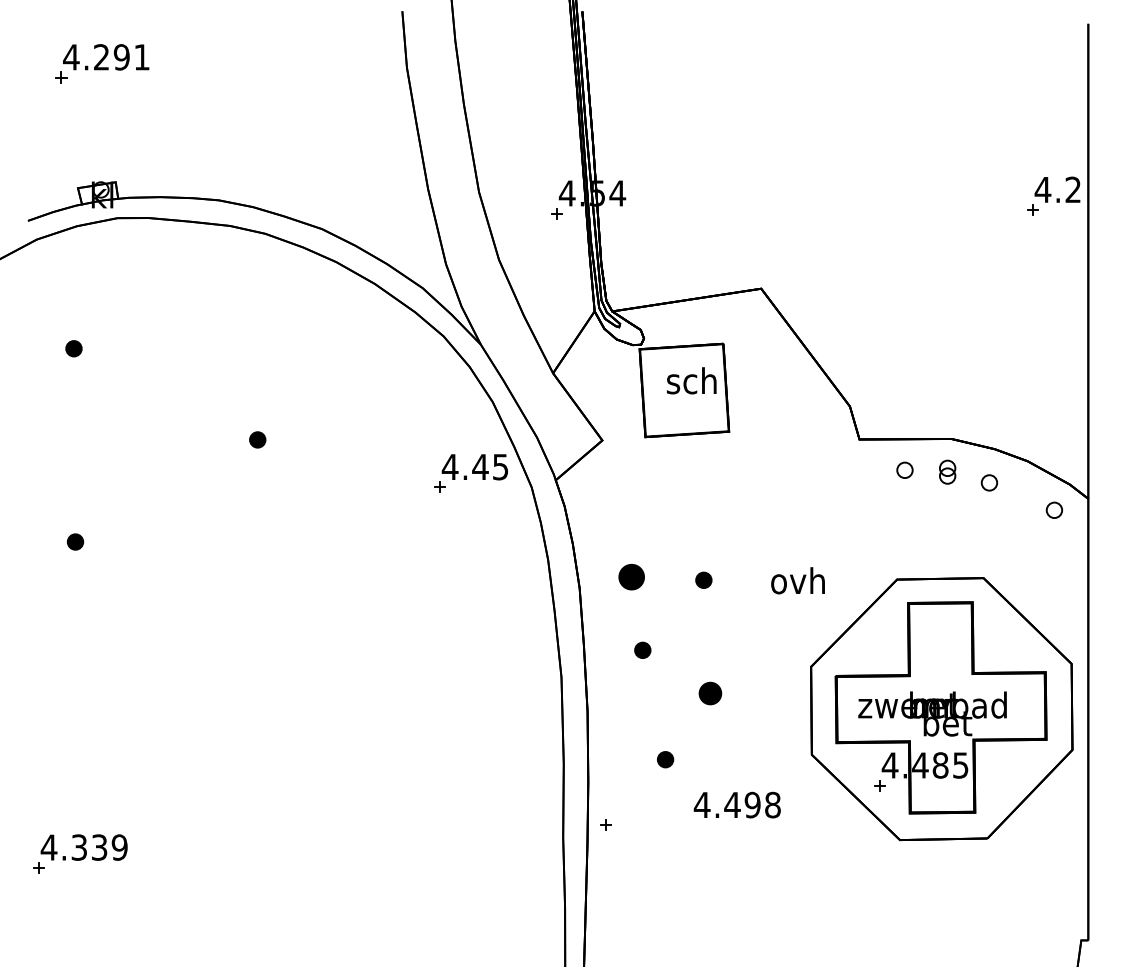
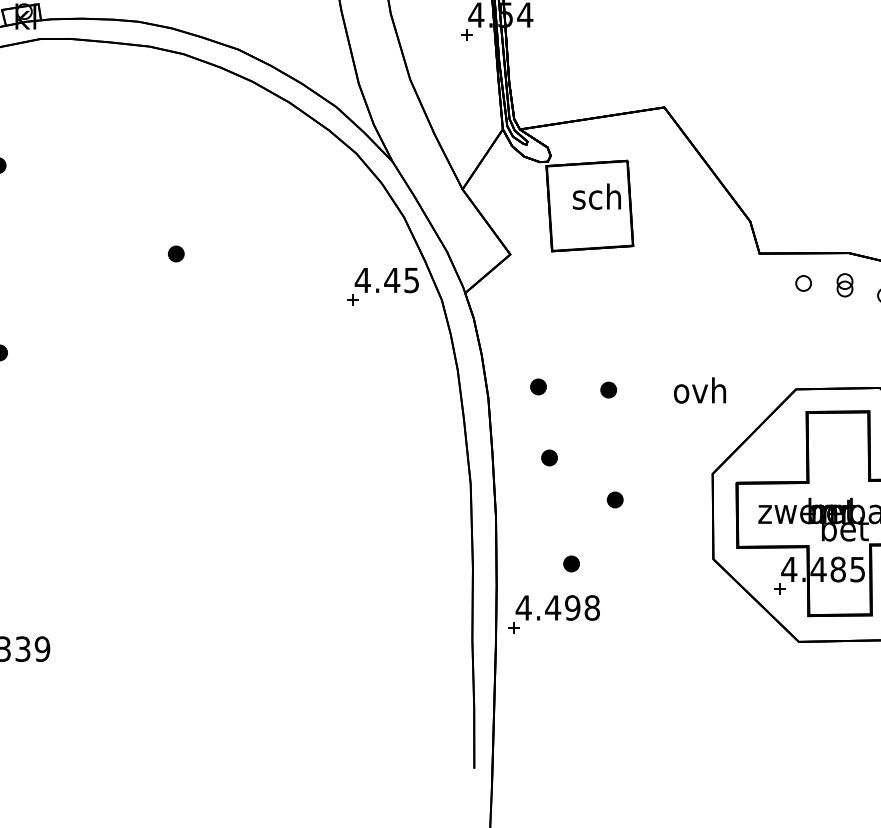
part: (630, 576) -> (537, 386), size x0.62
part: (710, 693) -> (615, 499), size x0.71
text: (736, 804) -> (556, 607), moved

